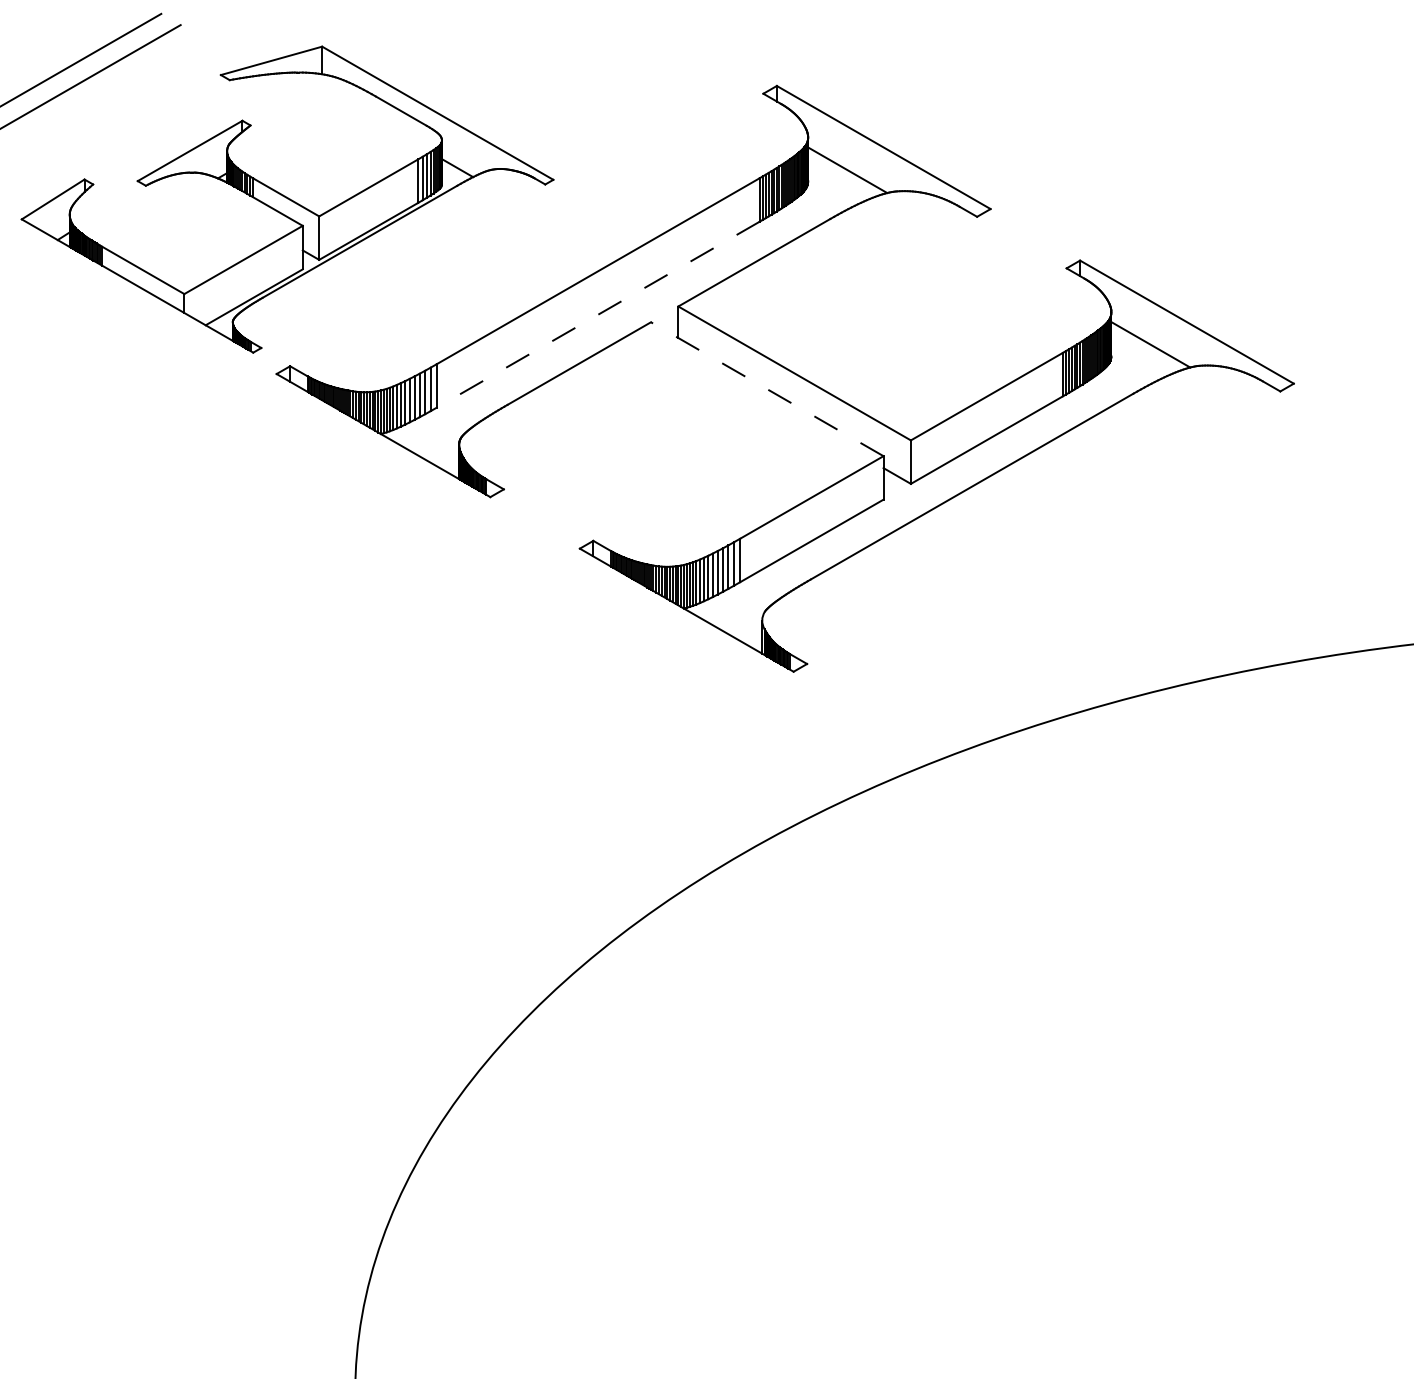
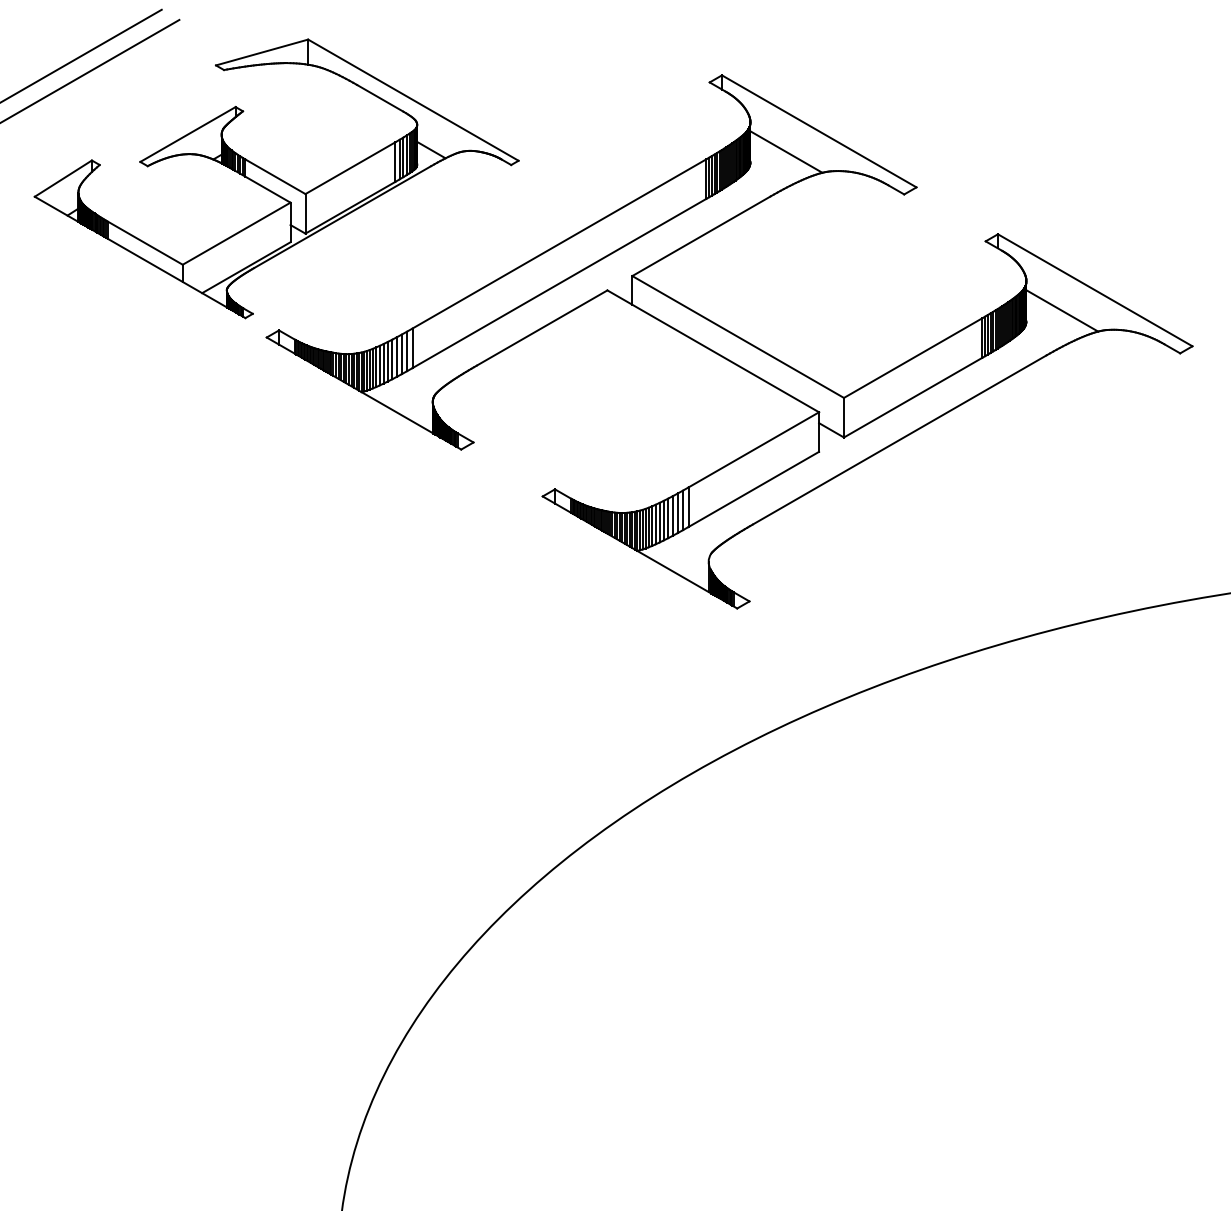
line: (597, 314) -> (558, 283), dashed -> solid
line: (766, 388) -> (712, 350), dashed -> solid

